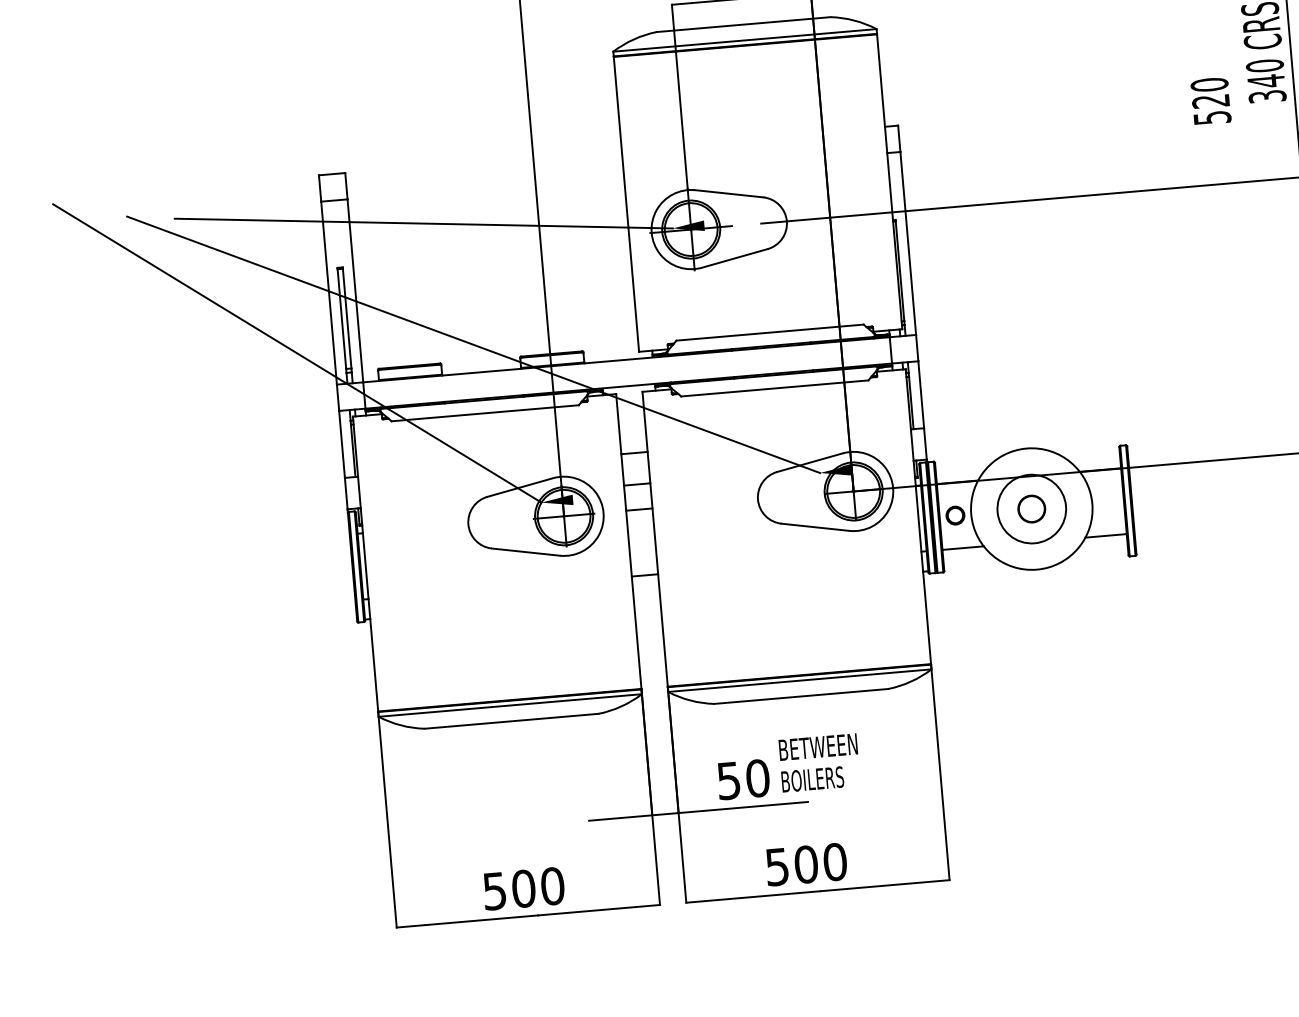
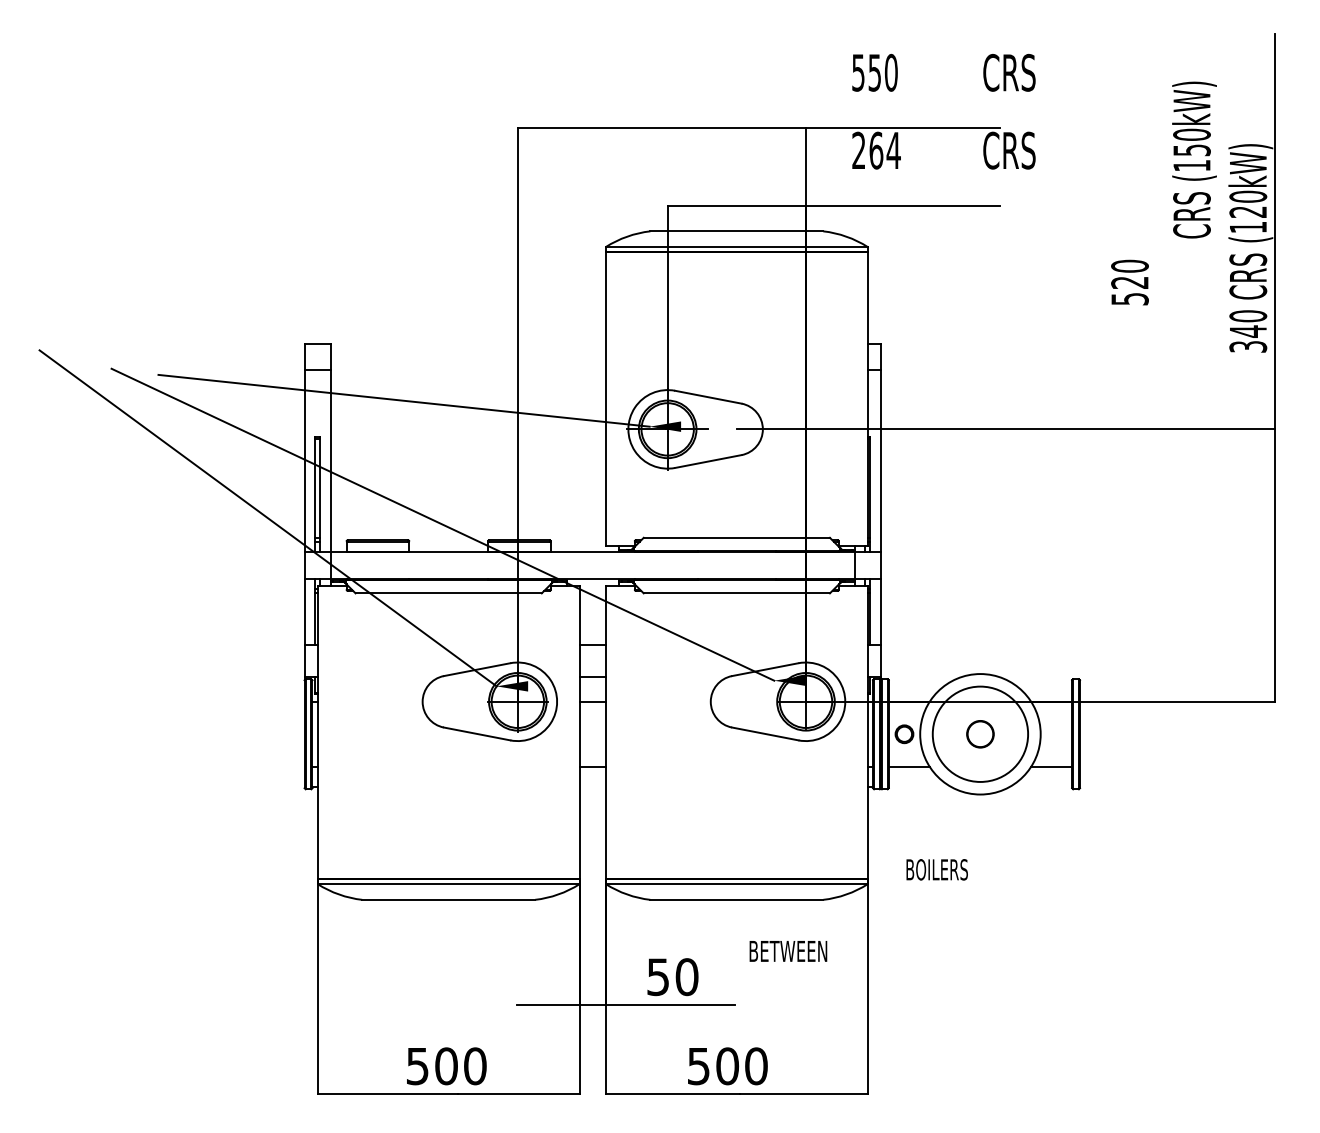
text: (1210, 101) -> (1129, 282), moved
circle: (1031, 509) -> (980, 734), size x1.4
text: (818, 747) -> (788, 951), moved
text: (812, 779) -> (936, 869), moved

